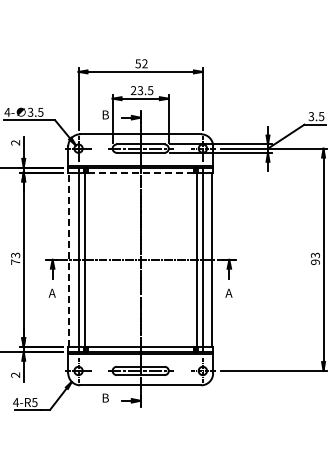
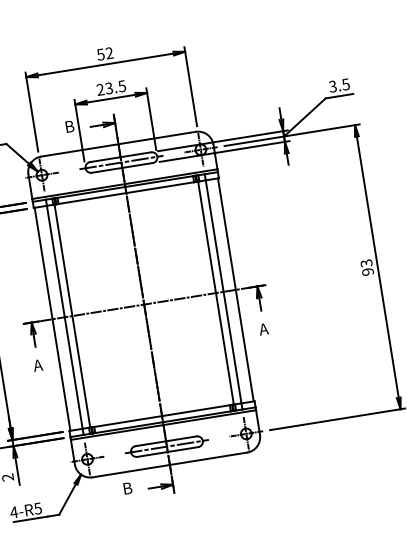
line: (141, 172) -> (127, 192), dashed -> solid
line: (69, 259) -> (53, 318), dashed -> solid

